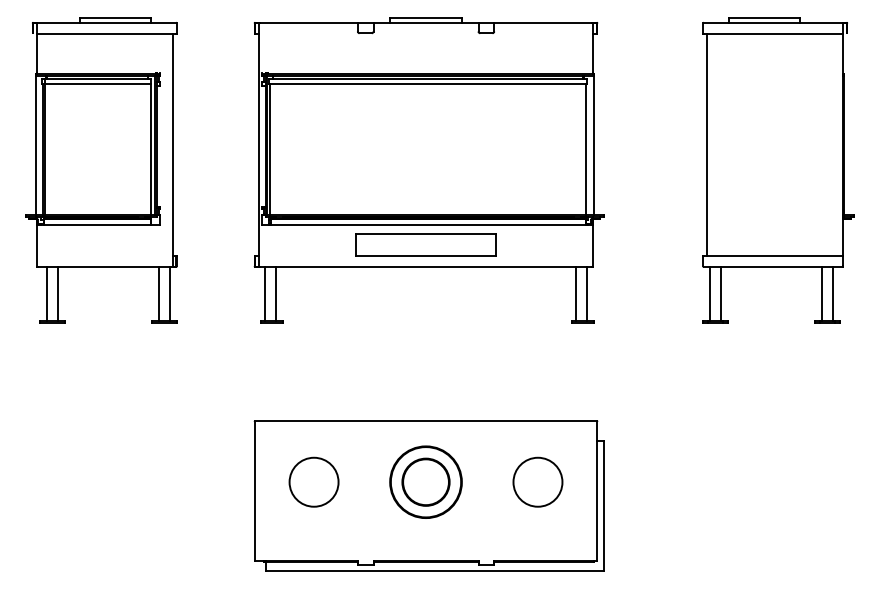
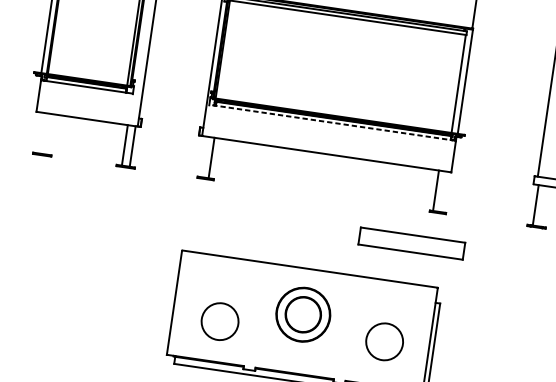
line: (427, 224) -> (332, 122), solid -> dashed
part: (425, 244) -> (411, 243), moved
line: (47, 293) -> (41, 132), removed
line: (57, 293) -> (48, 133), removed
line: (265, 293) -> (204, 156), removed
line: (586, 293) -> (443, 191), removed
line: (720, 293) -> (543, 206), removed
circle: (313, 481) -> (219, 321), moved
circle: (537, 481) -> (384, 341), moved

